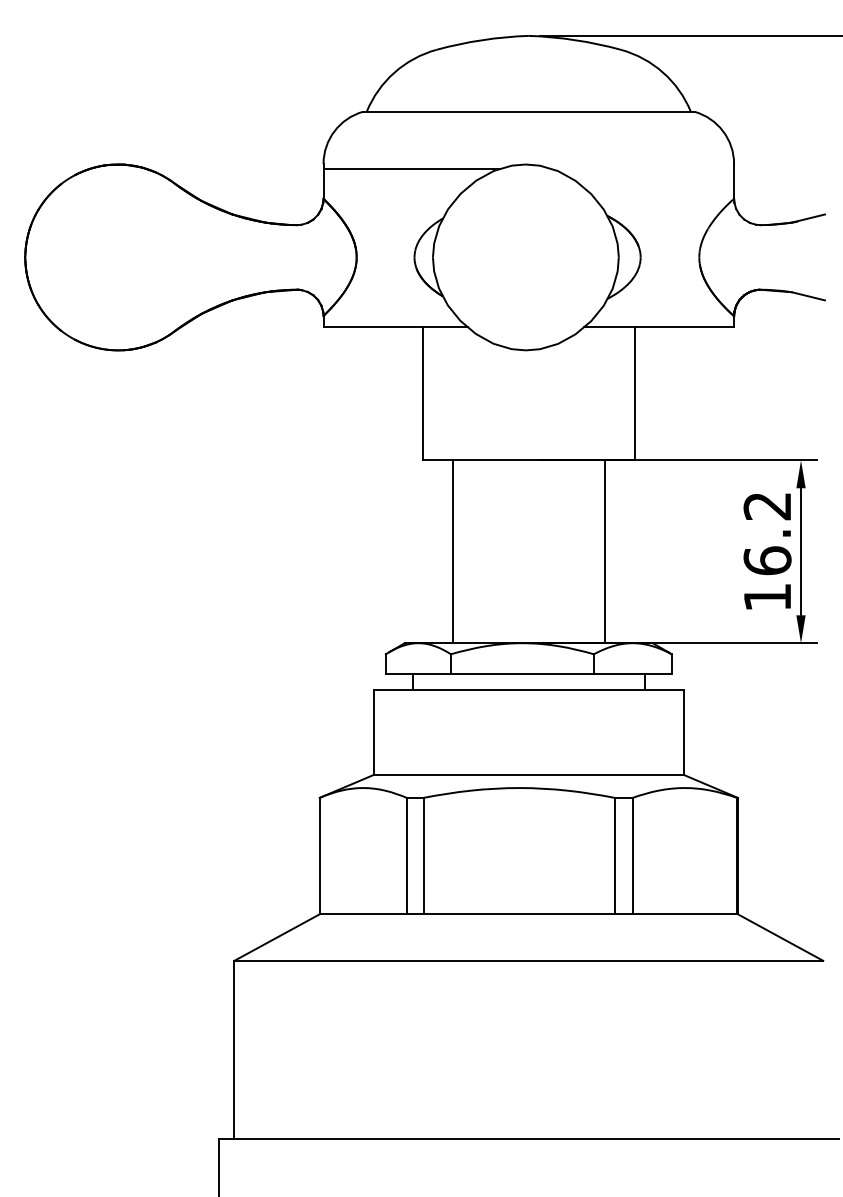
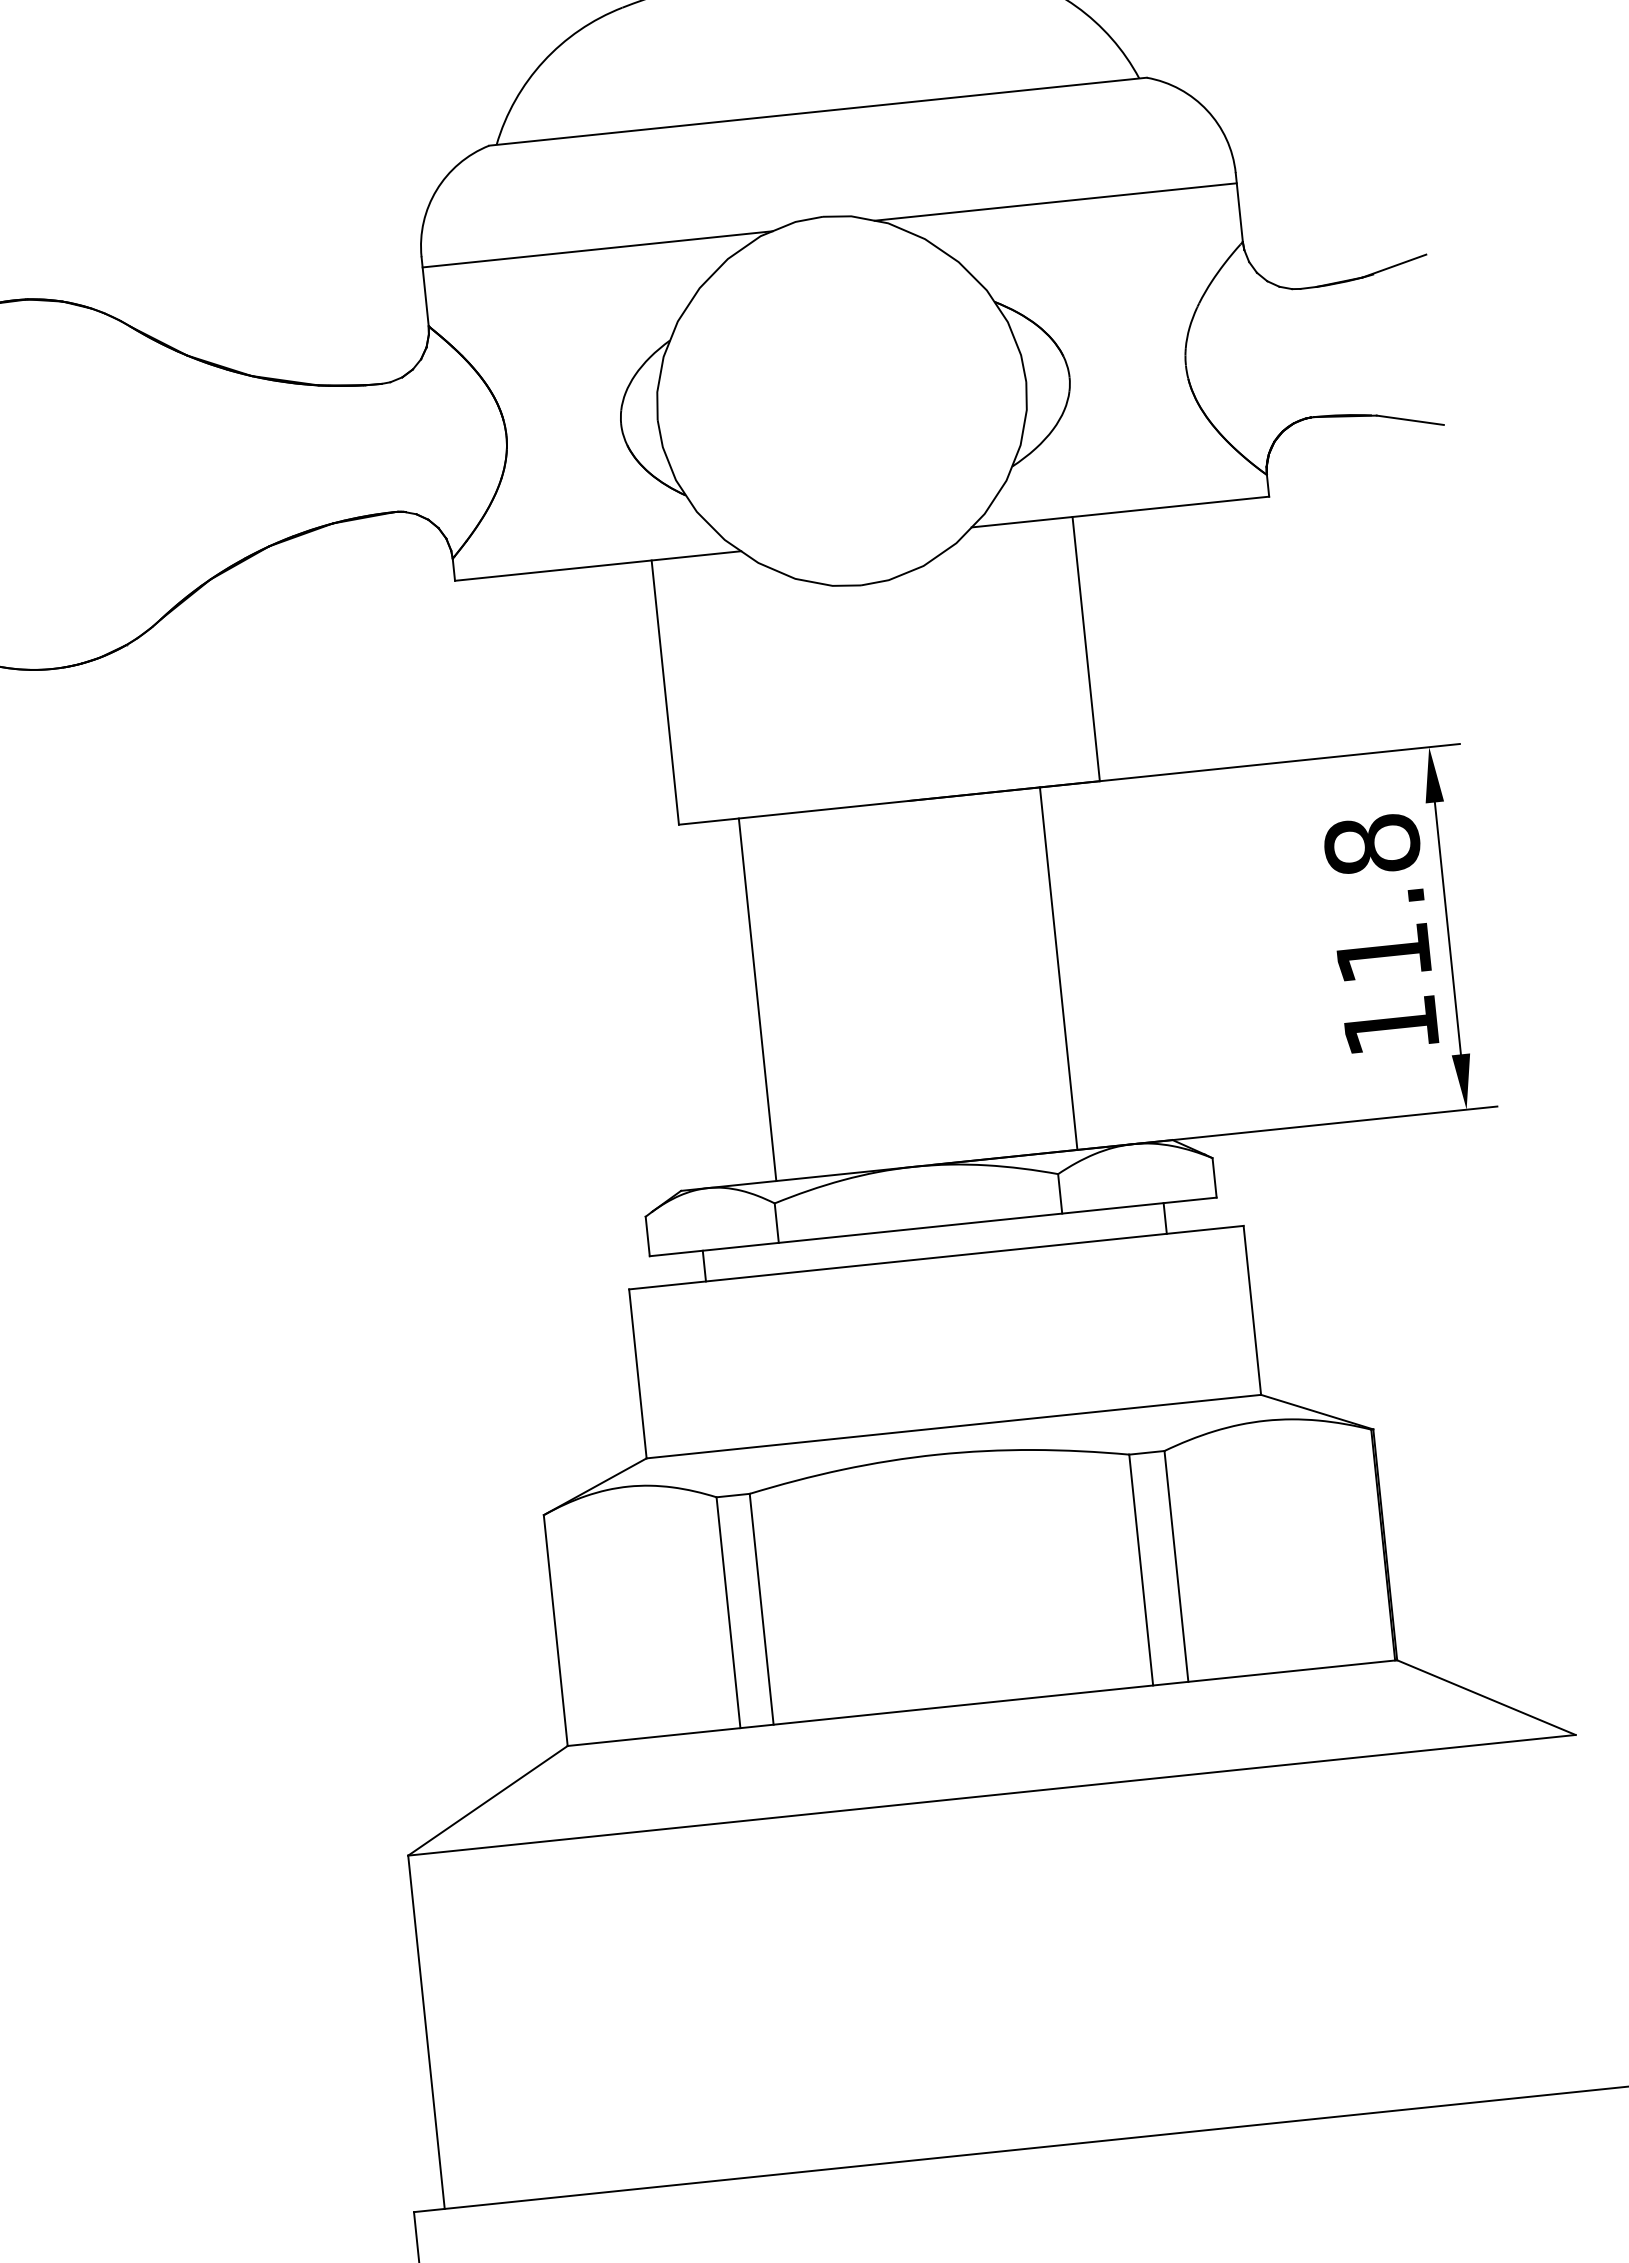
line: (642, 169) -> (1055, 202), added
text: (767, 533) -> (1377, 899), 16.2 -> 11.8

